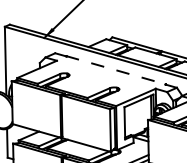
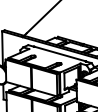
line: (117, 71) -> (60, 54), dashed -> solid

